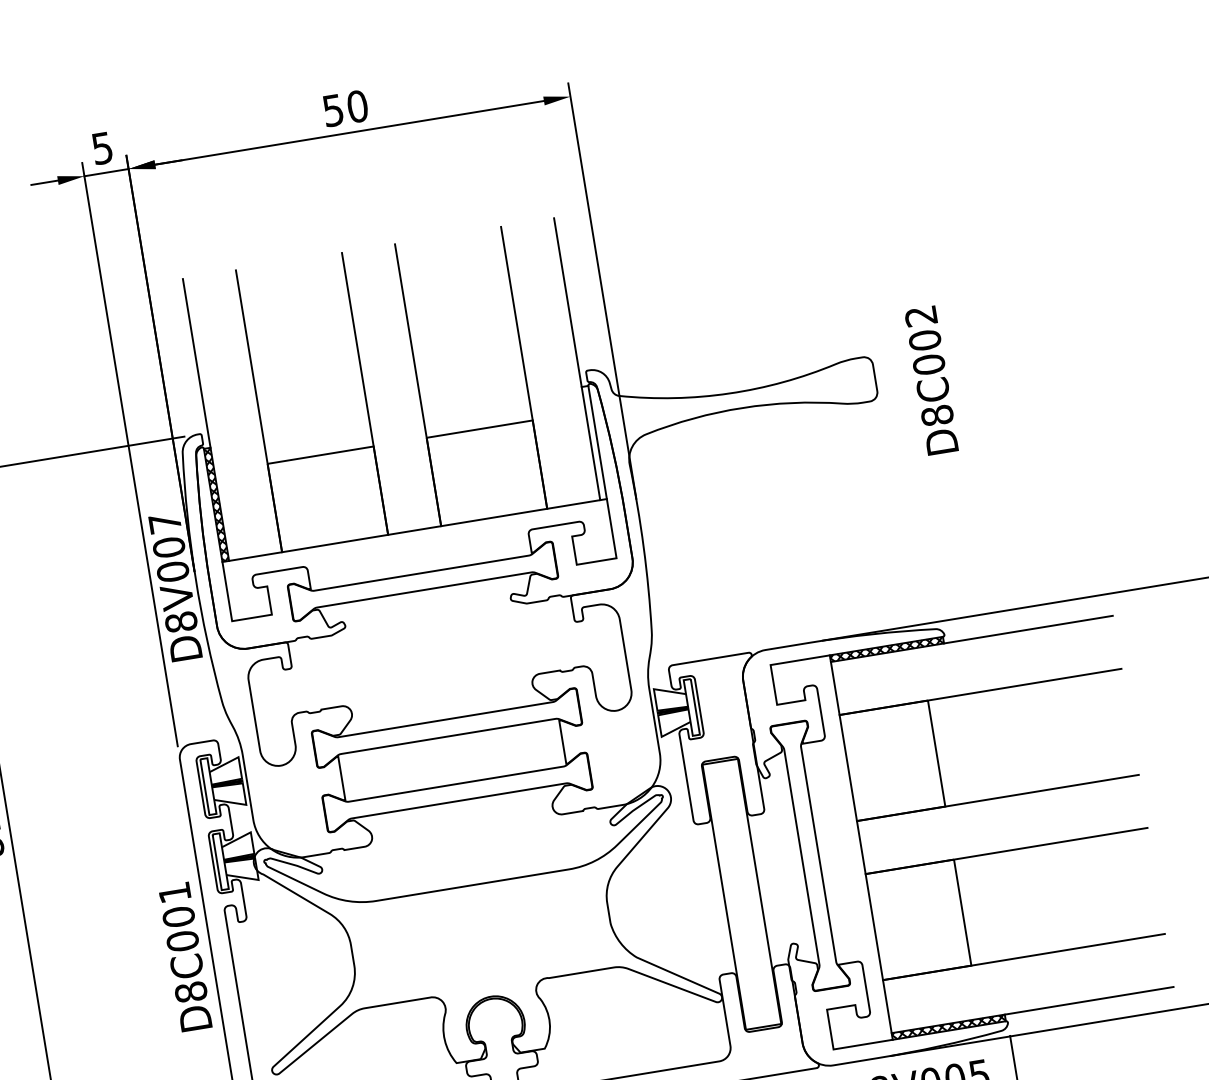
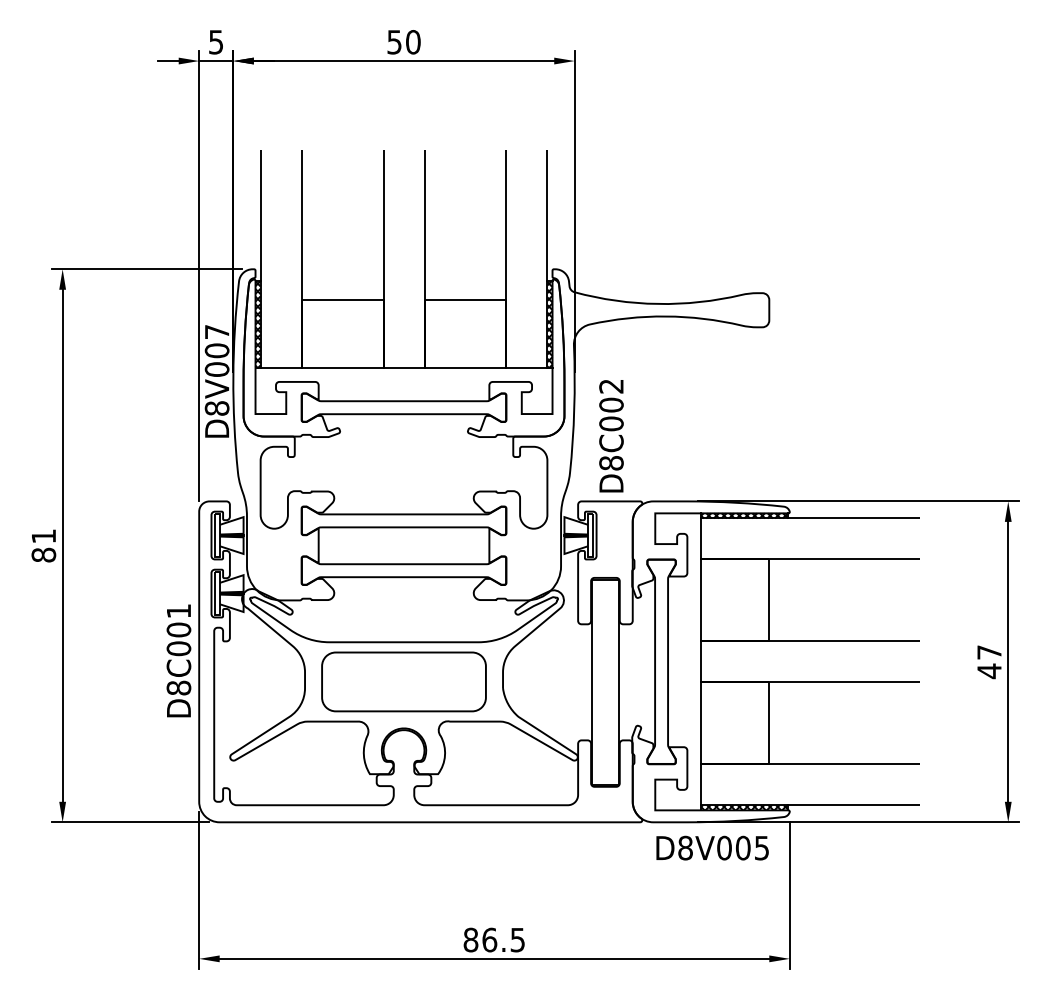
text: (931, 381) -> (611, 436), moved
hatch: (593, 443) -> (549, 324), added
part: (480, 936) -> (403, 681), added

